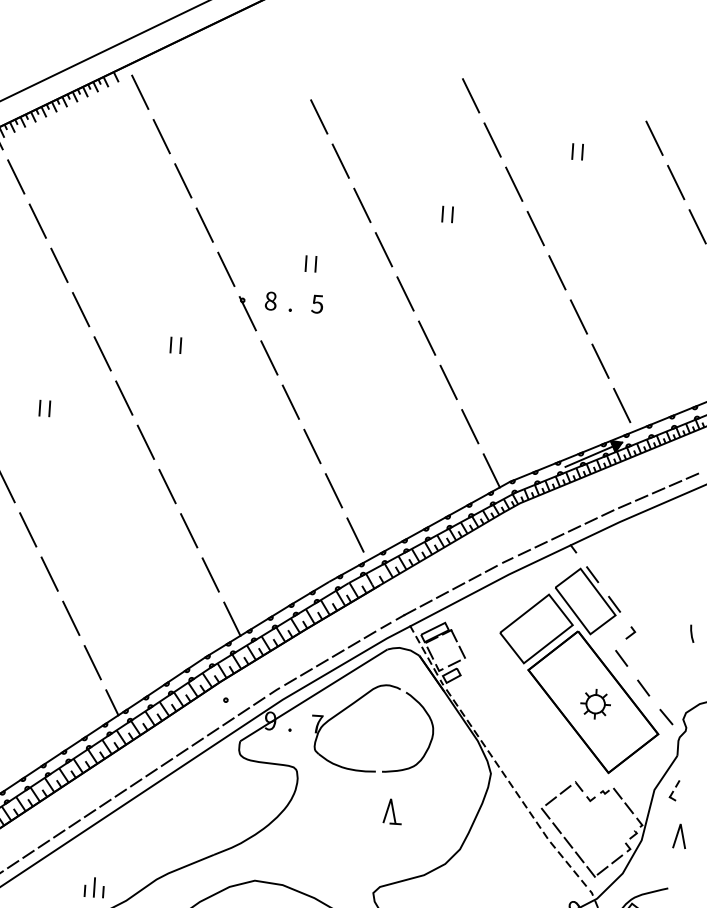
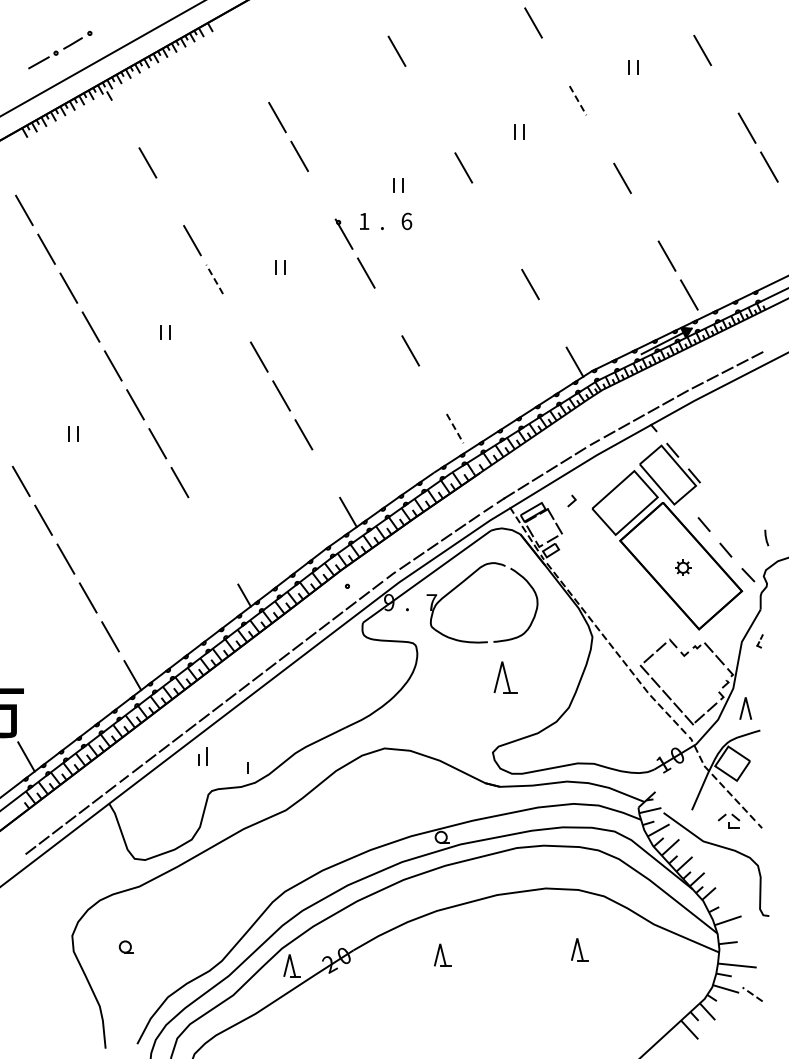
line: (139, 91) -> (232, 39), removed
line: (160, 136) -> (254, 78), removed
line: (492, 139) -> (555, 61), removed
line: (340, 160) -> (418, 89), removed
line: (16, 176) -> (125, 123), removed
line: (675, 181) -> (724, 88), removed
line: (514, 184) -> (578, 100), solid -> dashed
line: (362, 204) -> (441, 128), removed
line: (534, 228) -> (599, 139), removed
line: (58, 265) -> (169, 201), removed
line: (225, 268) -> (321, 194), removed
line: (404, 293) -> (485, 206), removed
text: (271, 301) -> (364, 221), 8 -> 1
text: (317, 303) -> (406, 220), 5 -> 6
line: (578, 316) -> (644, 216), removed
line: (426, 337) -> (507, 245), removed
line: (102, 353) -> (214, 279), solid -> dashed
line: (123, 397) -> (236, 317), removed
line: (290, 401) -> (388, 311), removed
line: (470, 425) -> (552, 322), removed
line: (333, 490) -> (432, 389), removed
line: (355, 534) -> (455, 428), solid -> dashed
line: (210, 574) -> (325, 473), removed
line: (70, 618) -> (201, 521), removed
line: (631, 633) -> (572, 501), moved
line: (692, 633) -> (766, 537), moved
line: (92, 661) -> (224, 559), removed
part: (594, 703) -> (682, 567), size x0.6
part: (673, 790) -> (759, 641), size x0.7
part: (392, 810) -> (505, 676), size x1.4
line: (678, 835) -> (744, 707), moved
part: (89, 887) -> (202, 756), moved

